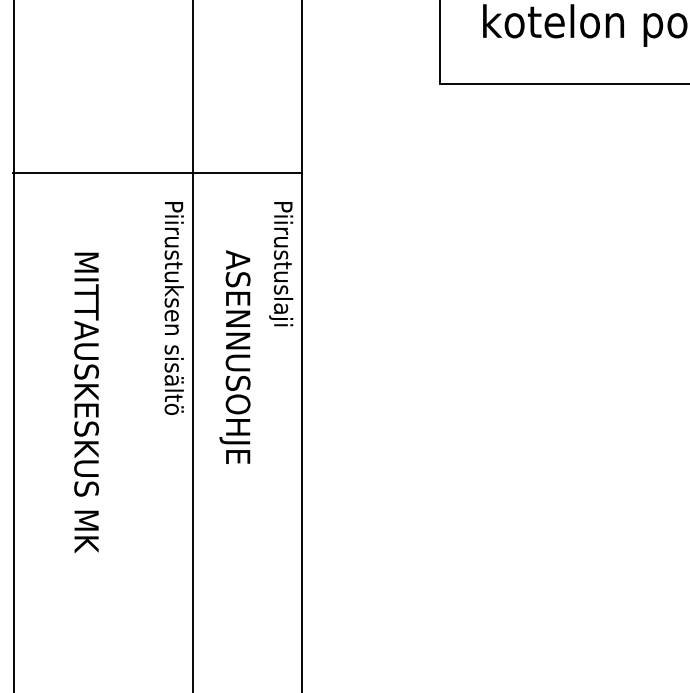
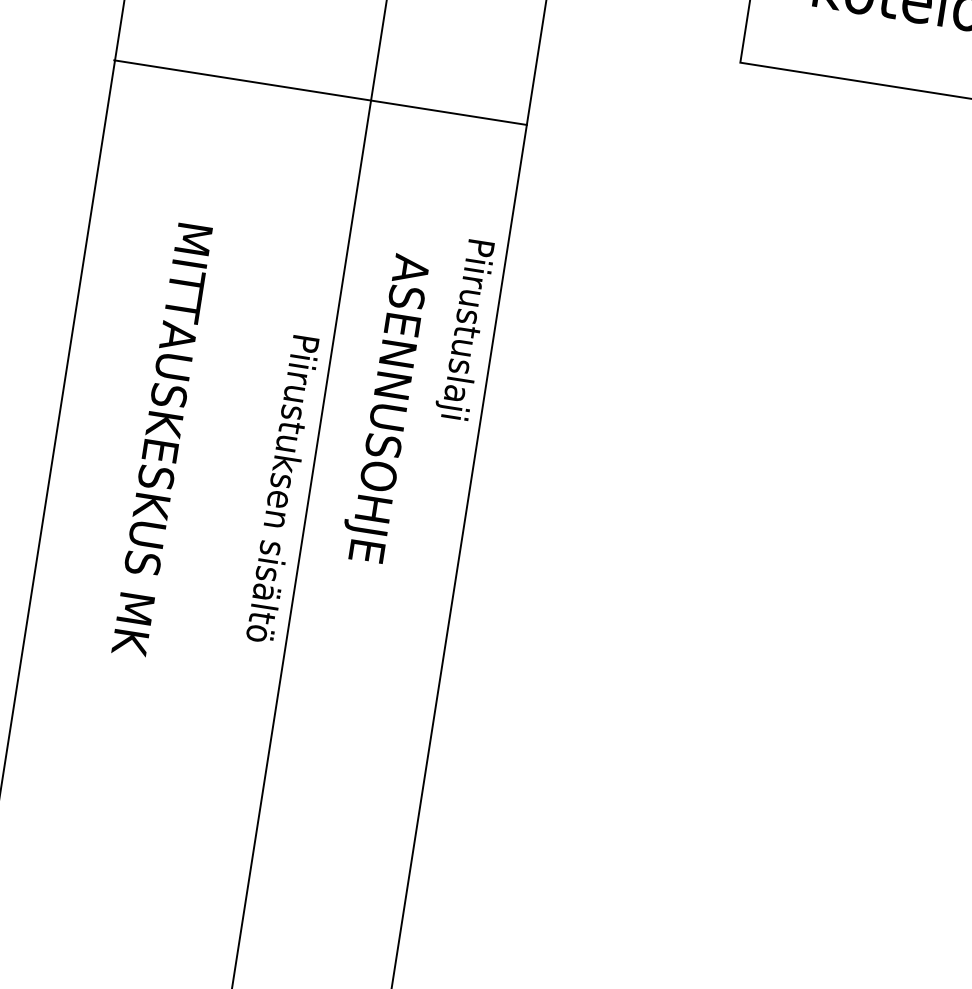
line: (157, 173) -> (320, 93), moved
text: (281, 264) -> (465, 330), moved
text: (173, 308) -> (281, 489), moved

